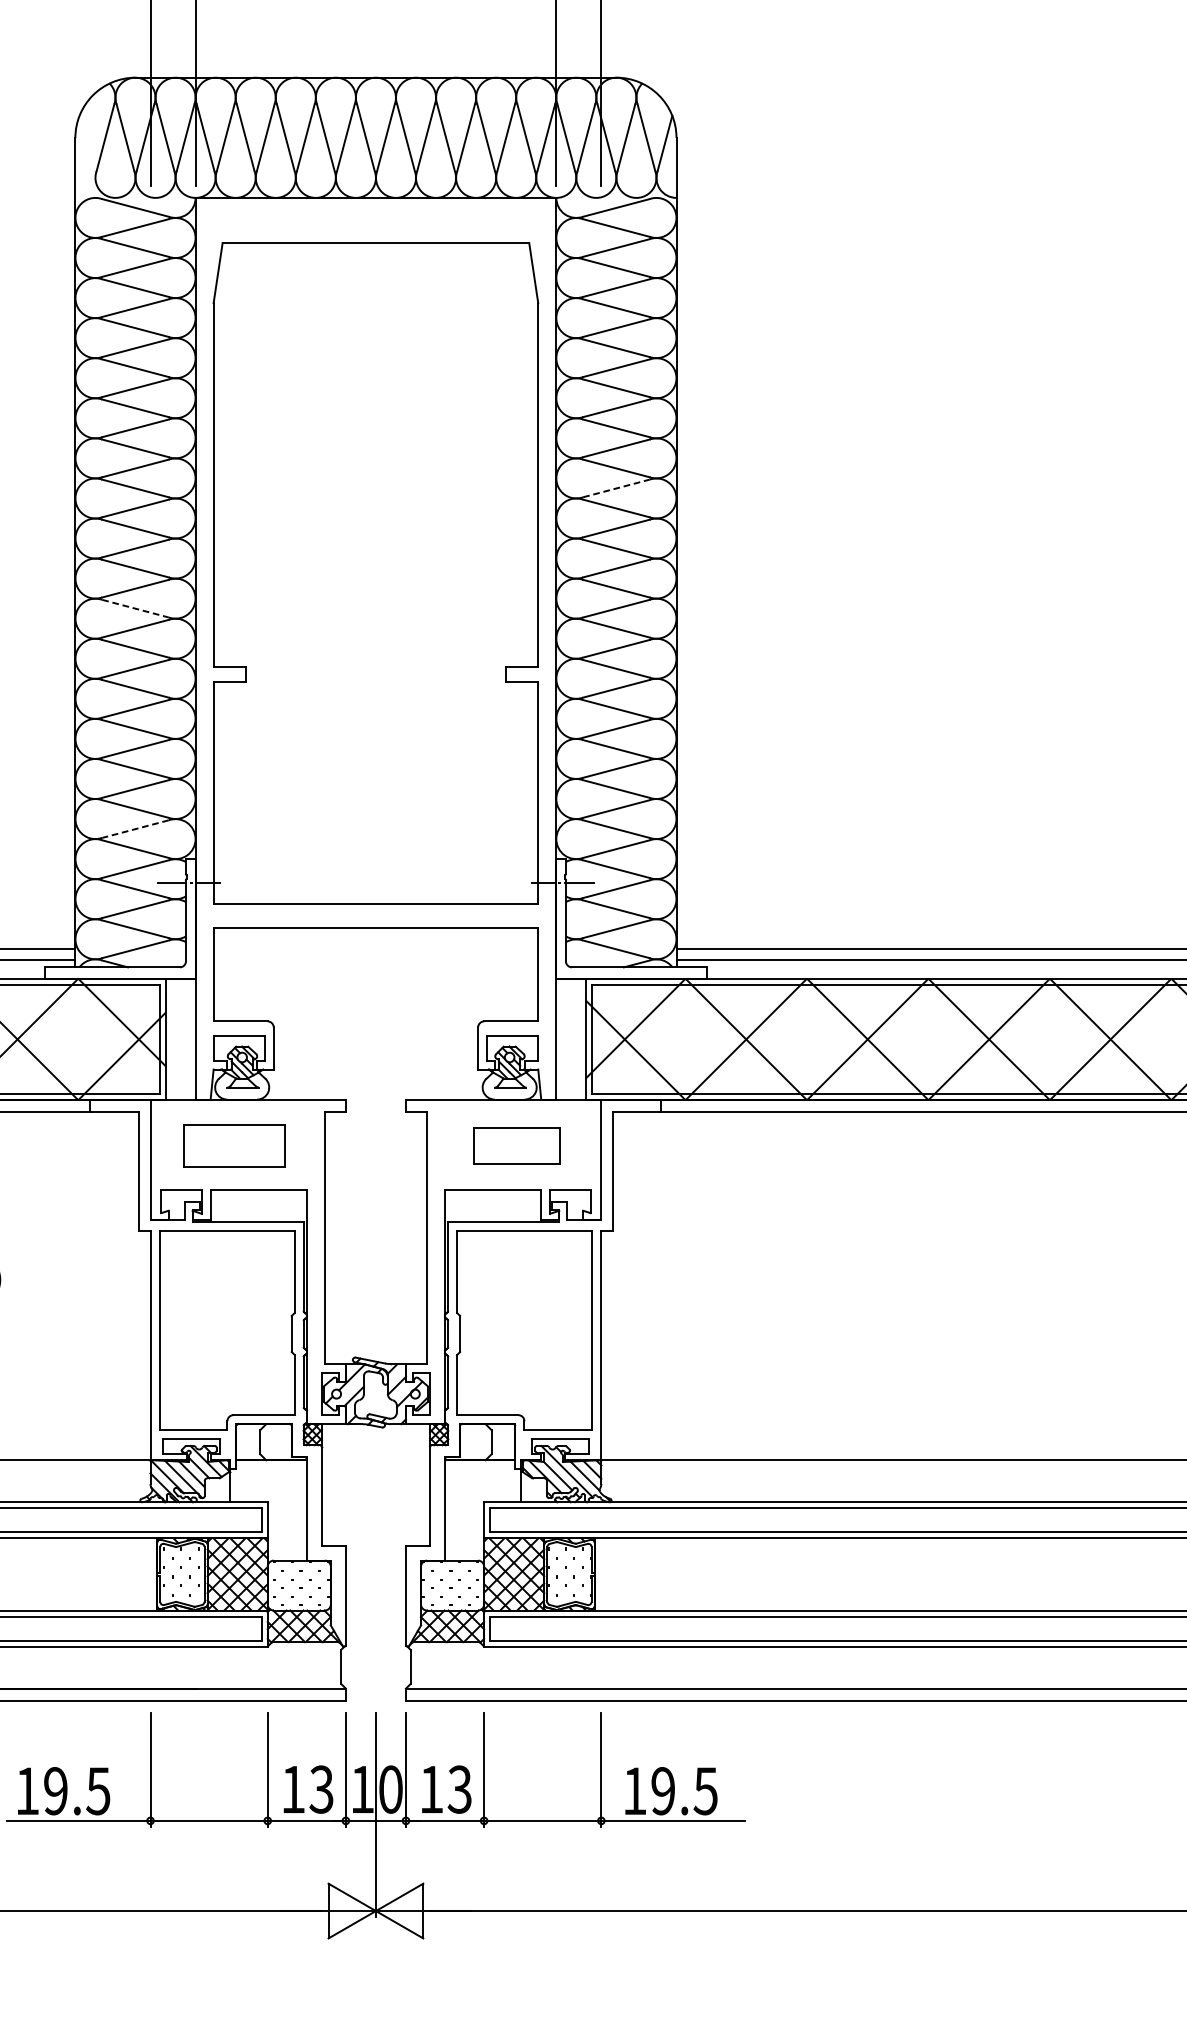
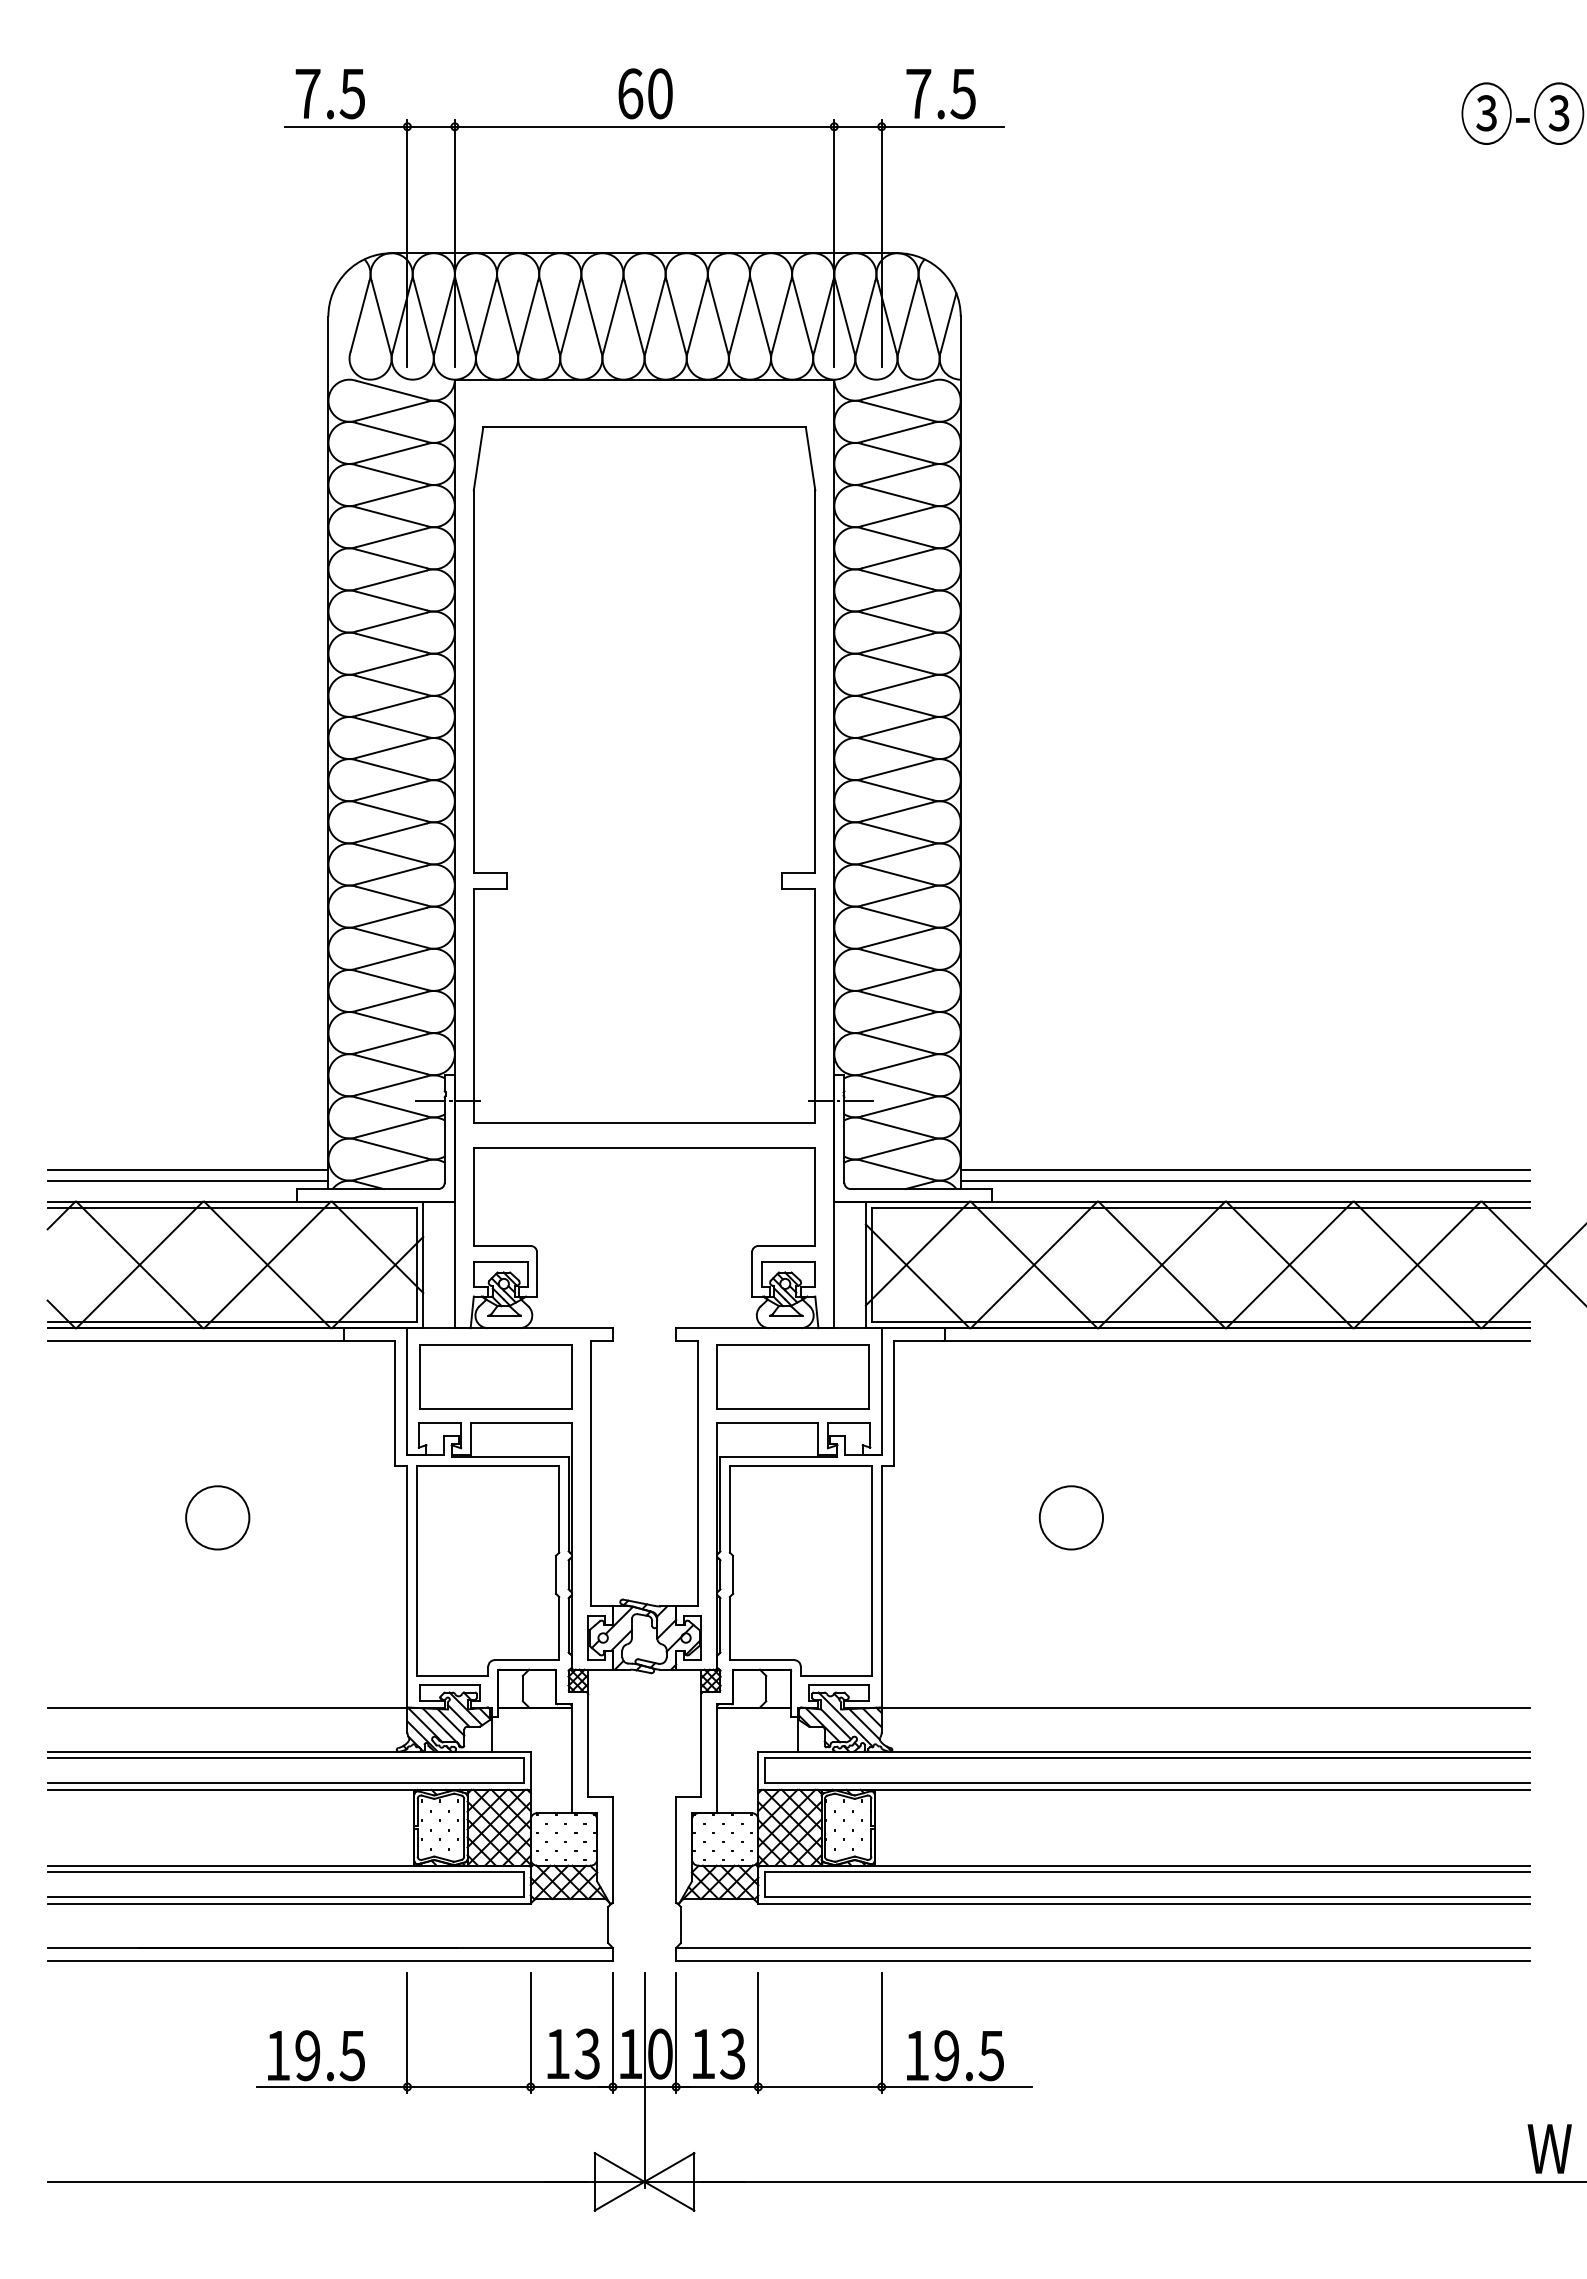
line: (617, 488) -> (898, 685), dashed -> solid
line: (136, 608) -> (392, 811), dashed -> solid
line: (135, 828) -> (391, 1043), dashed -> solid
part: (234, 1145) -> (495, 1376), size x1.43
part: (516, 1145) -> (792, 1376), size x1.67
circle: (780, 1279) -> (1070, 1517), added

